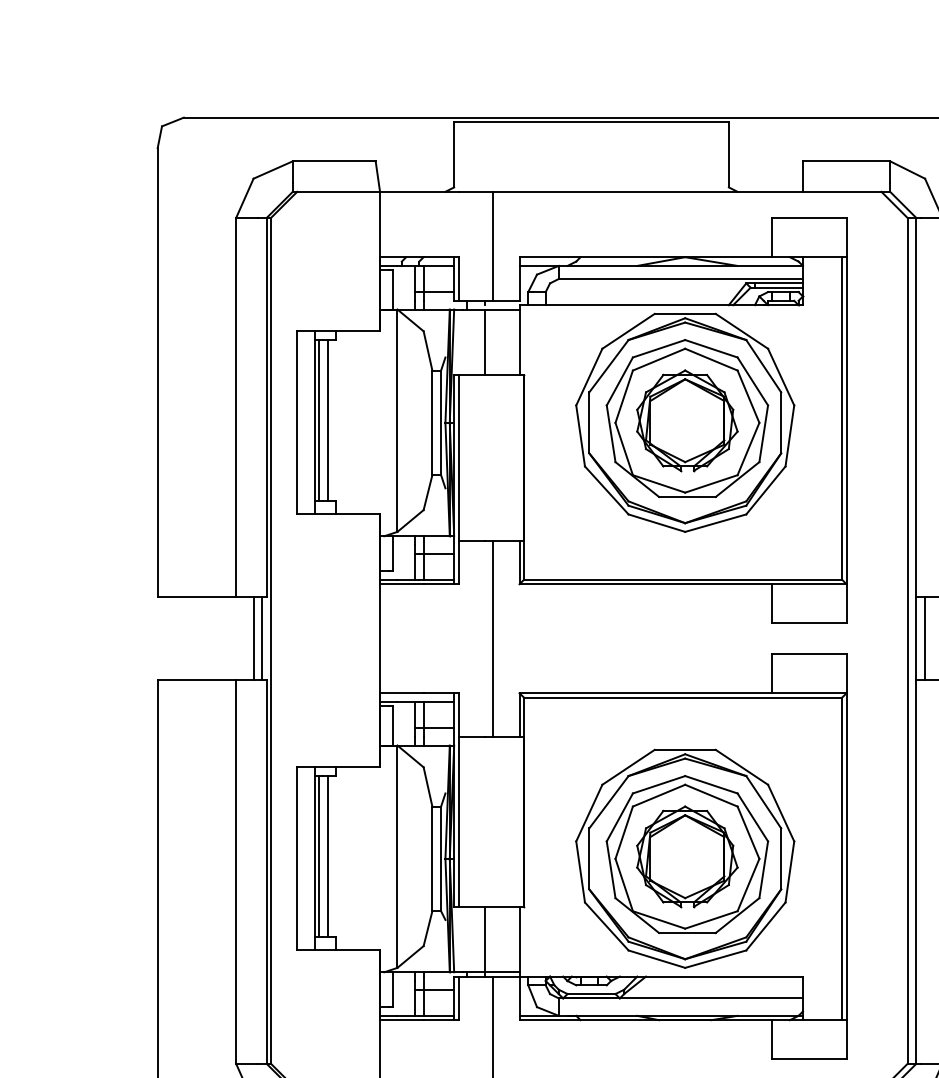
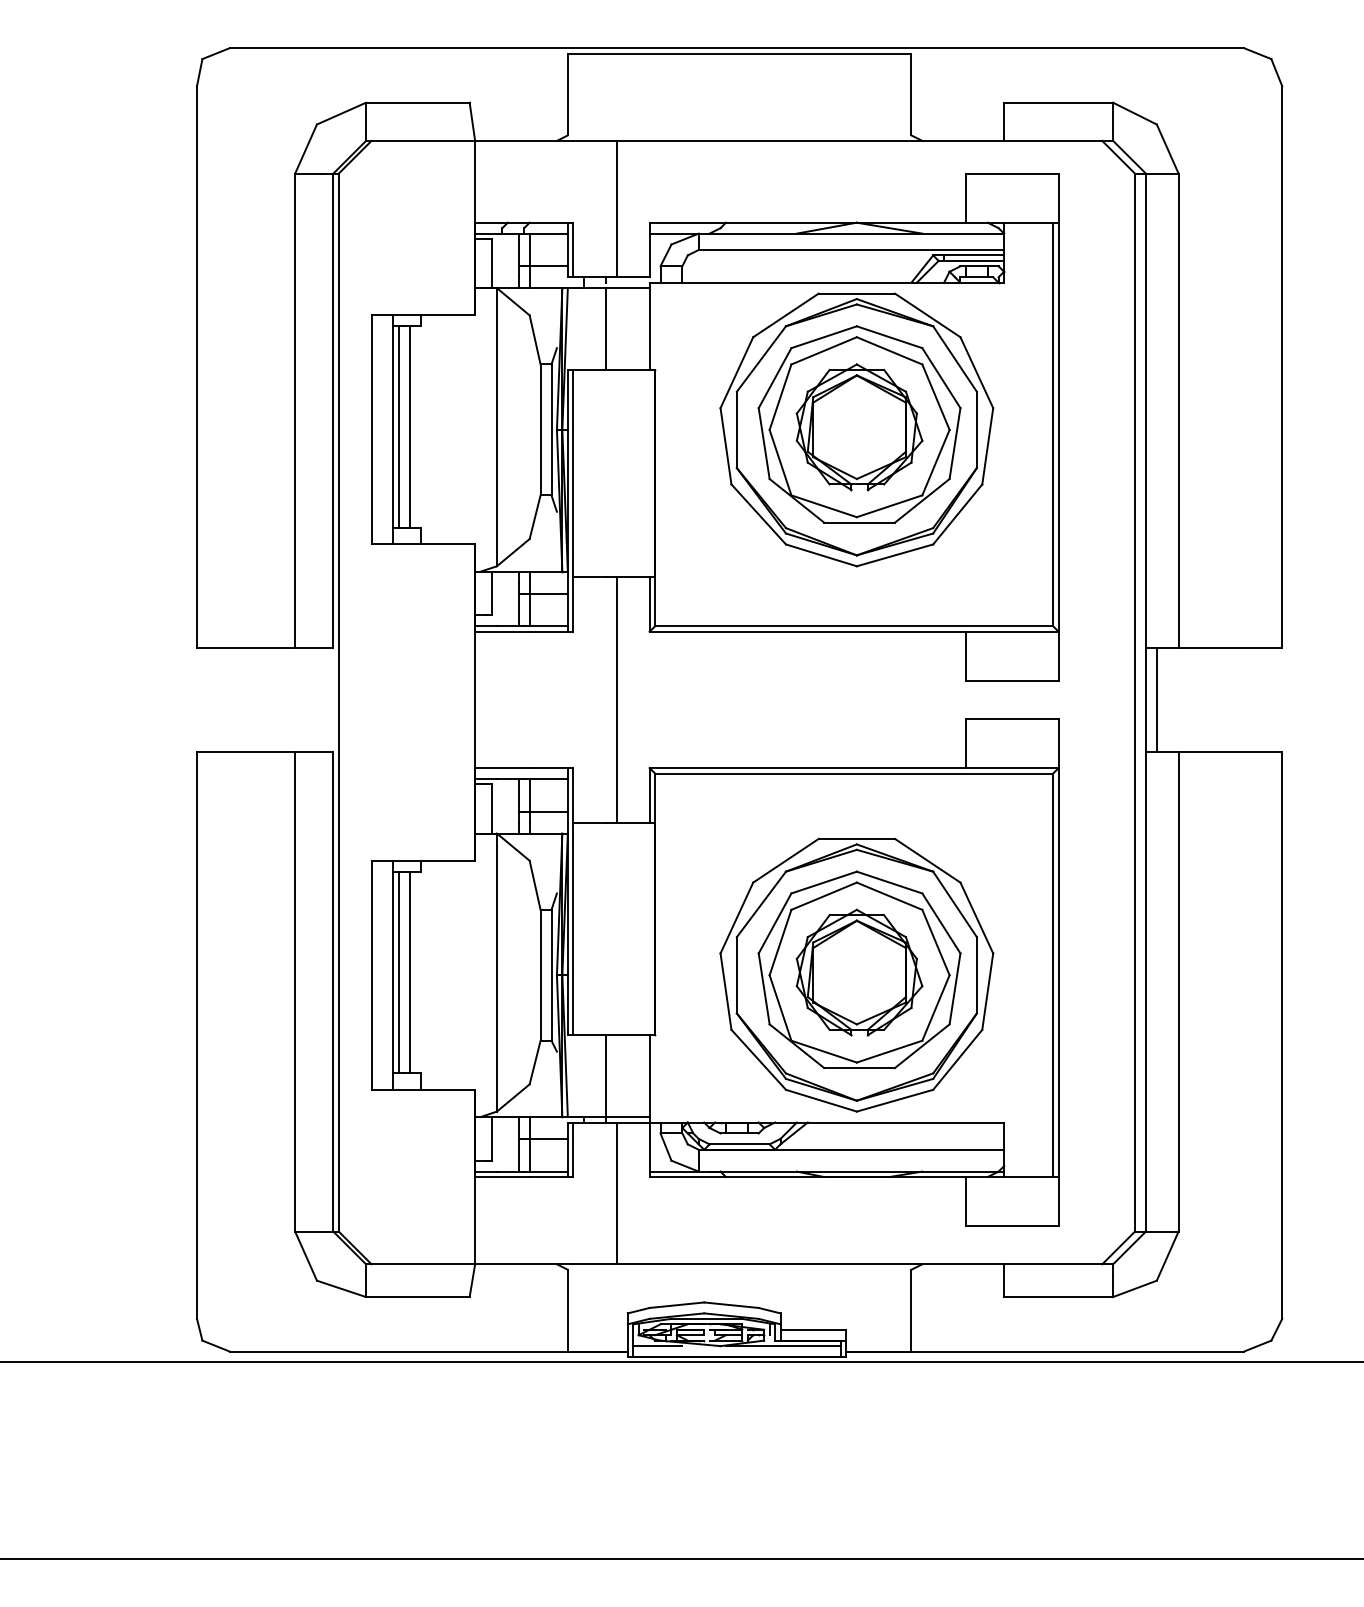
line: (253, 638) -> (316, 699), removed
line: (262, 638) -> (327, 699), removed

